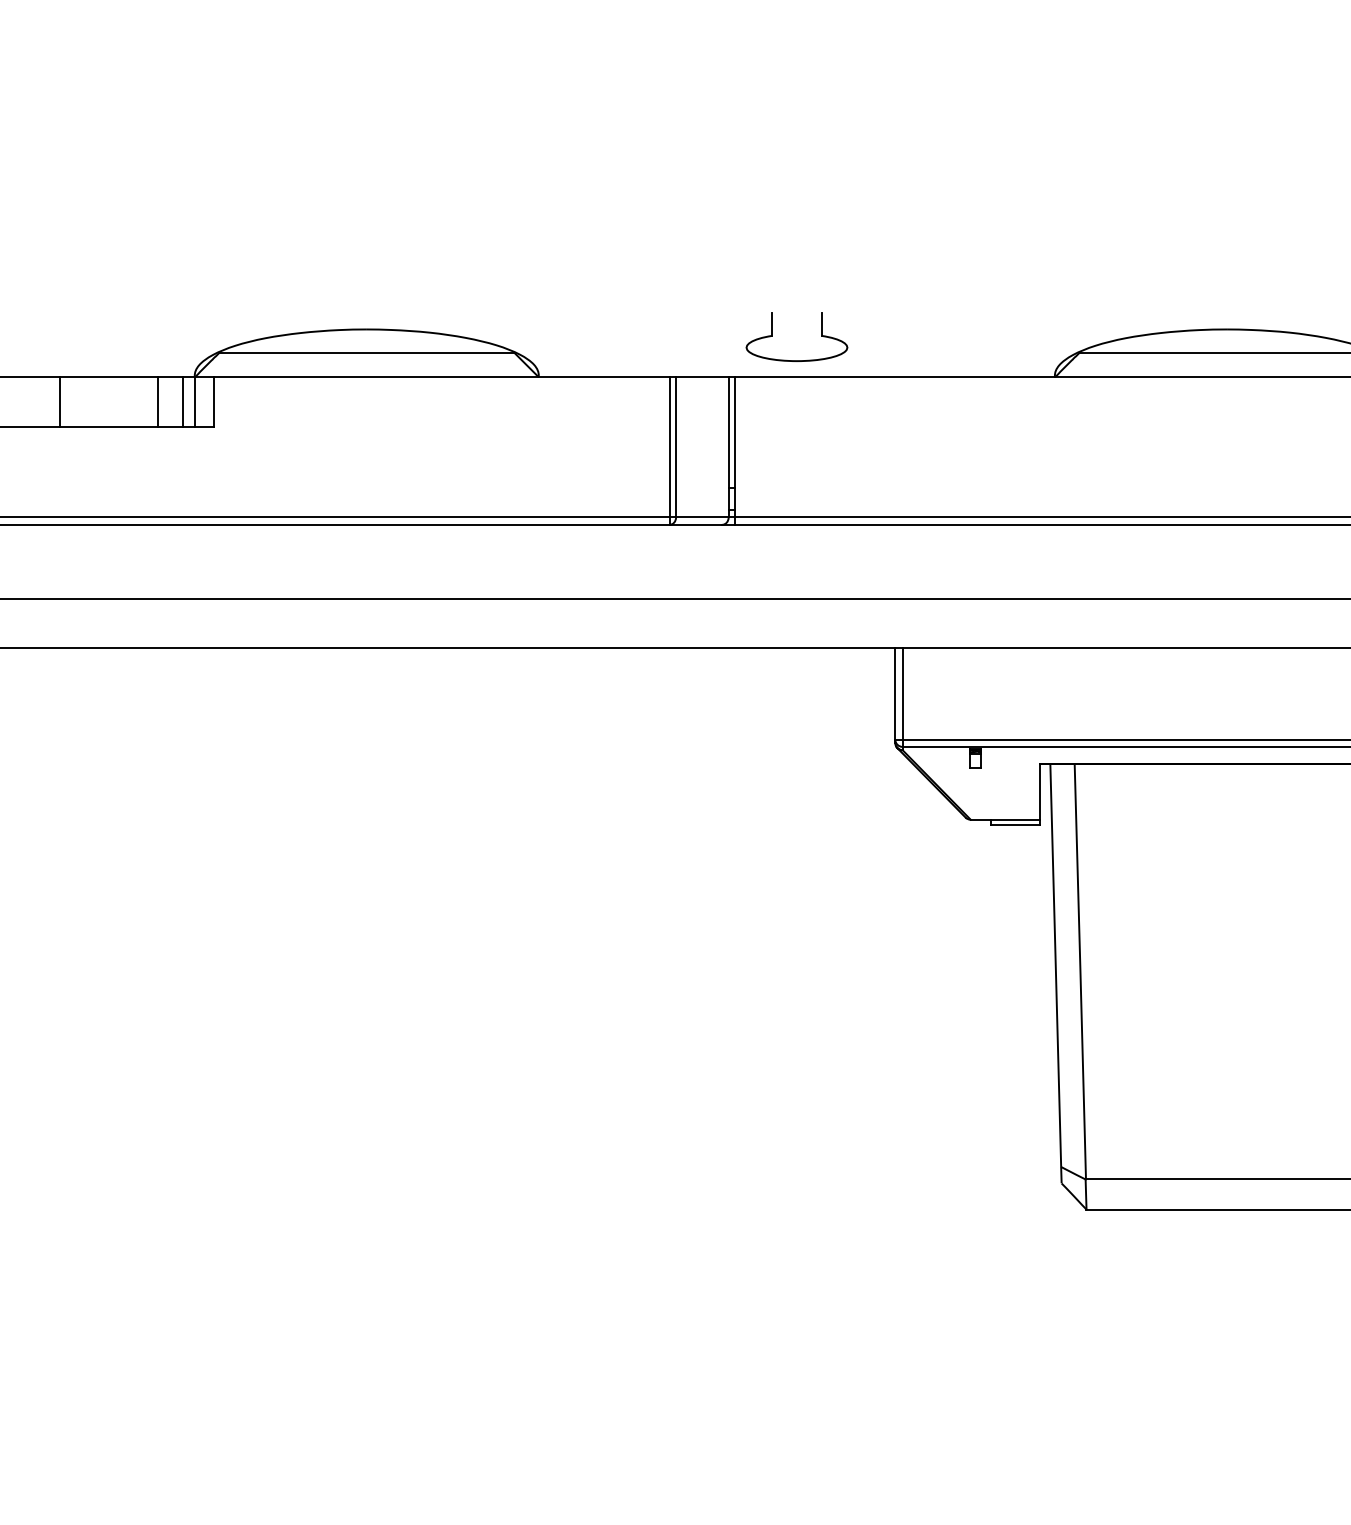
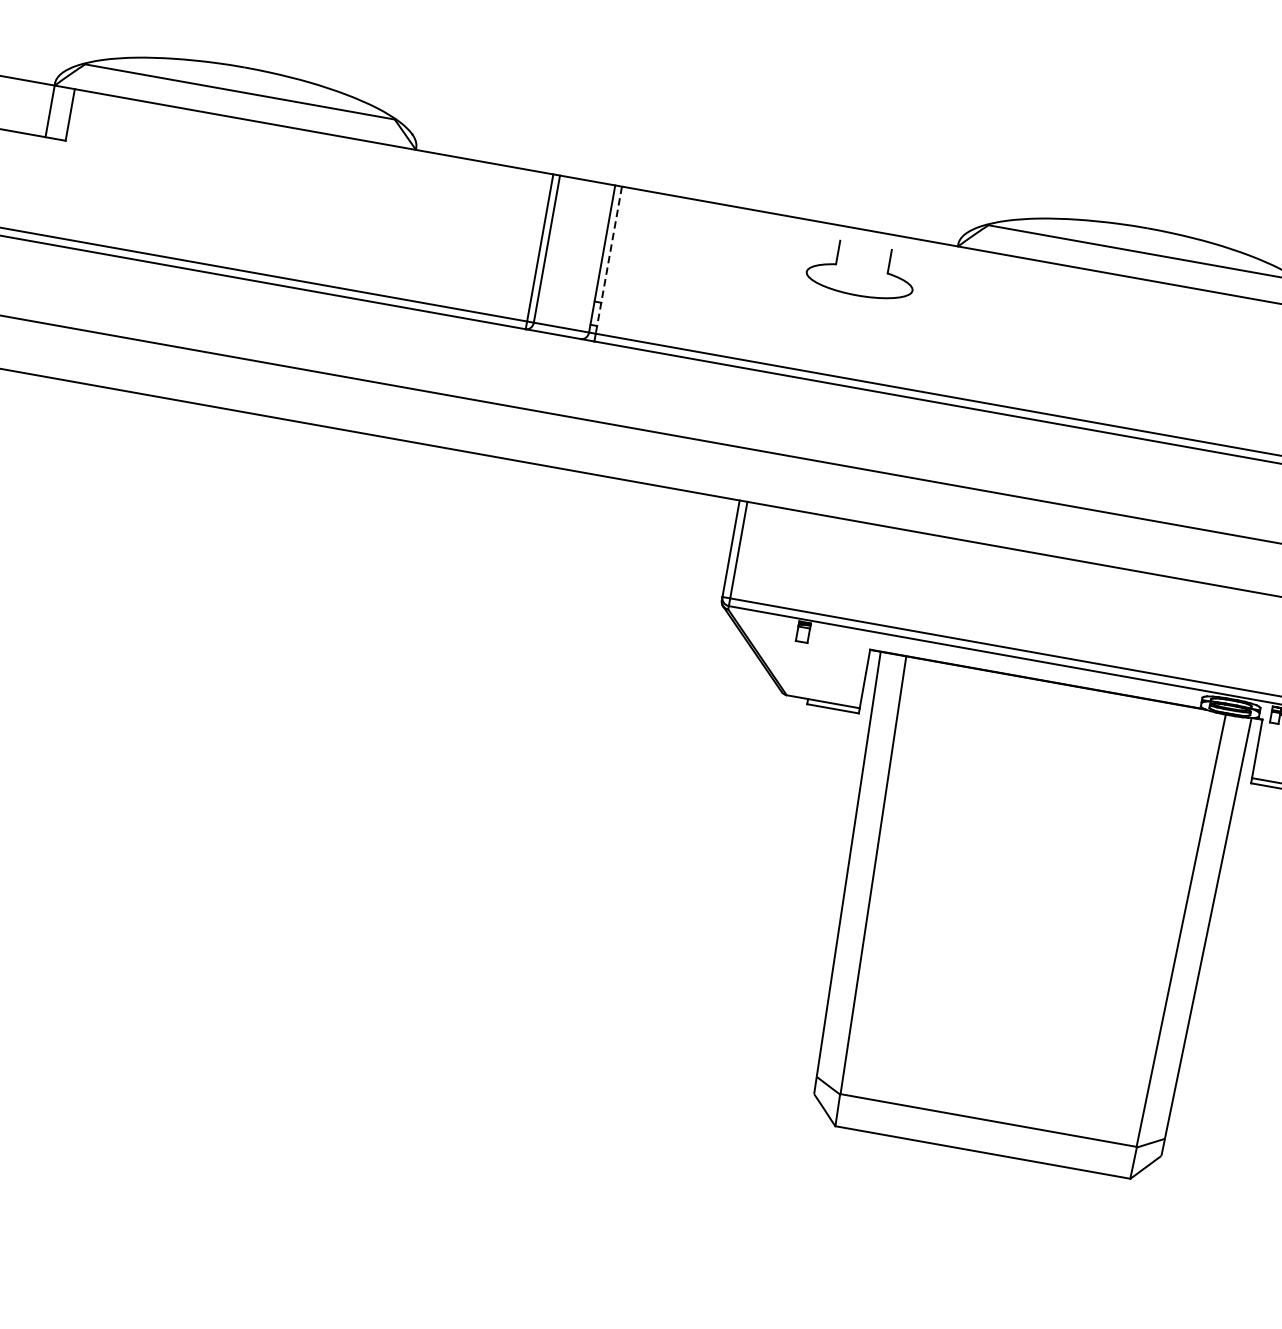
part: (772, 336) -> (836, 264), moved
line: (158, 401) -> (11, 104), removed
line: (182, 401) -> (37, 108), removed
line: (735, 447) -> (609, 260), solid -> dashed

